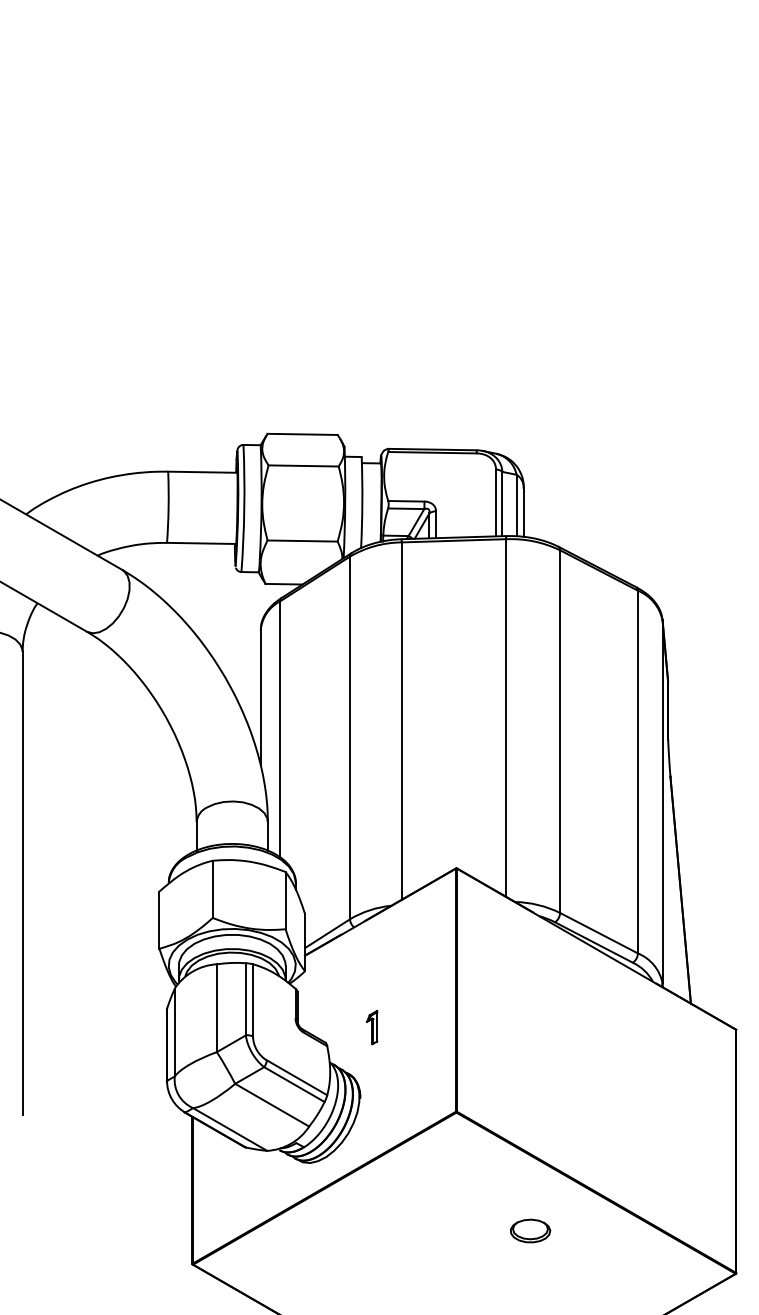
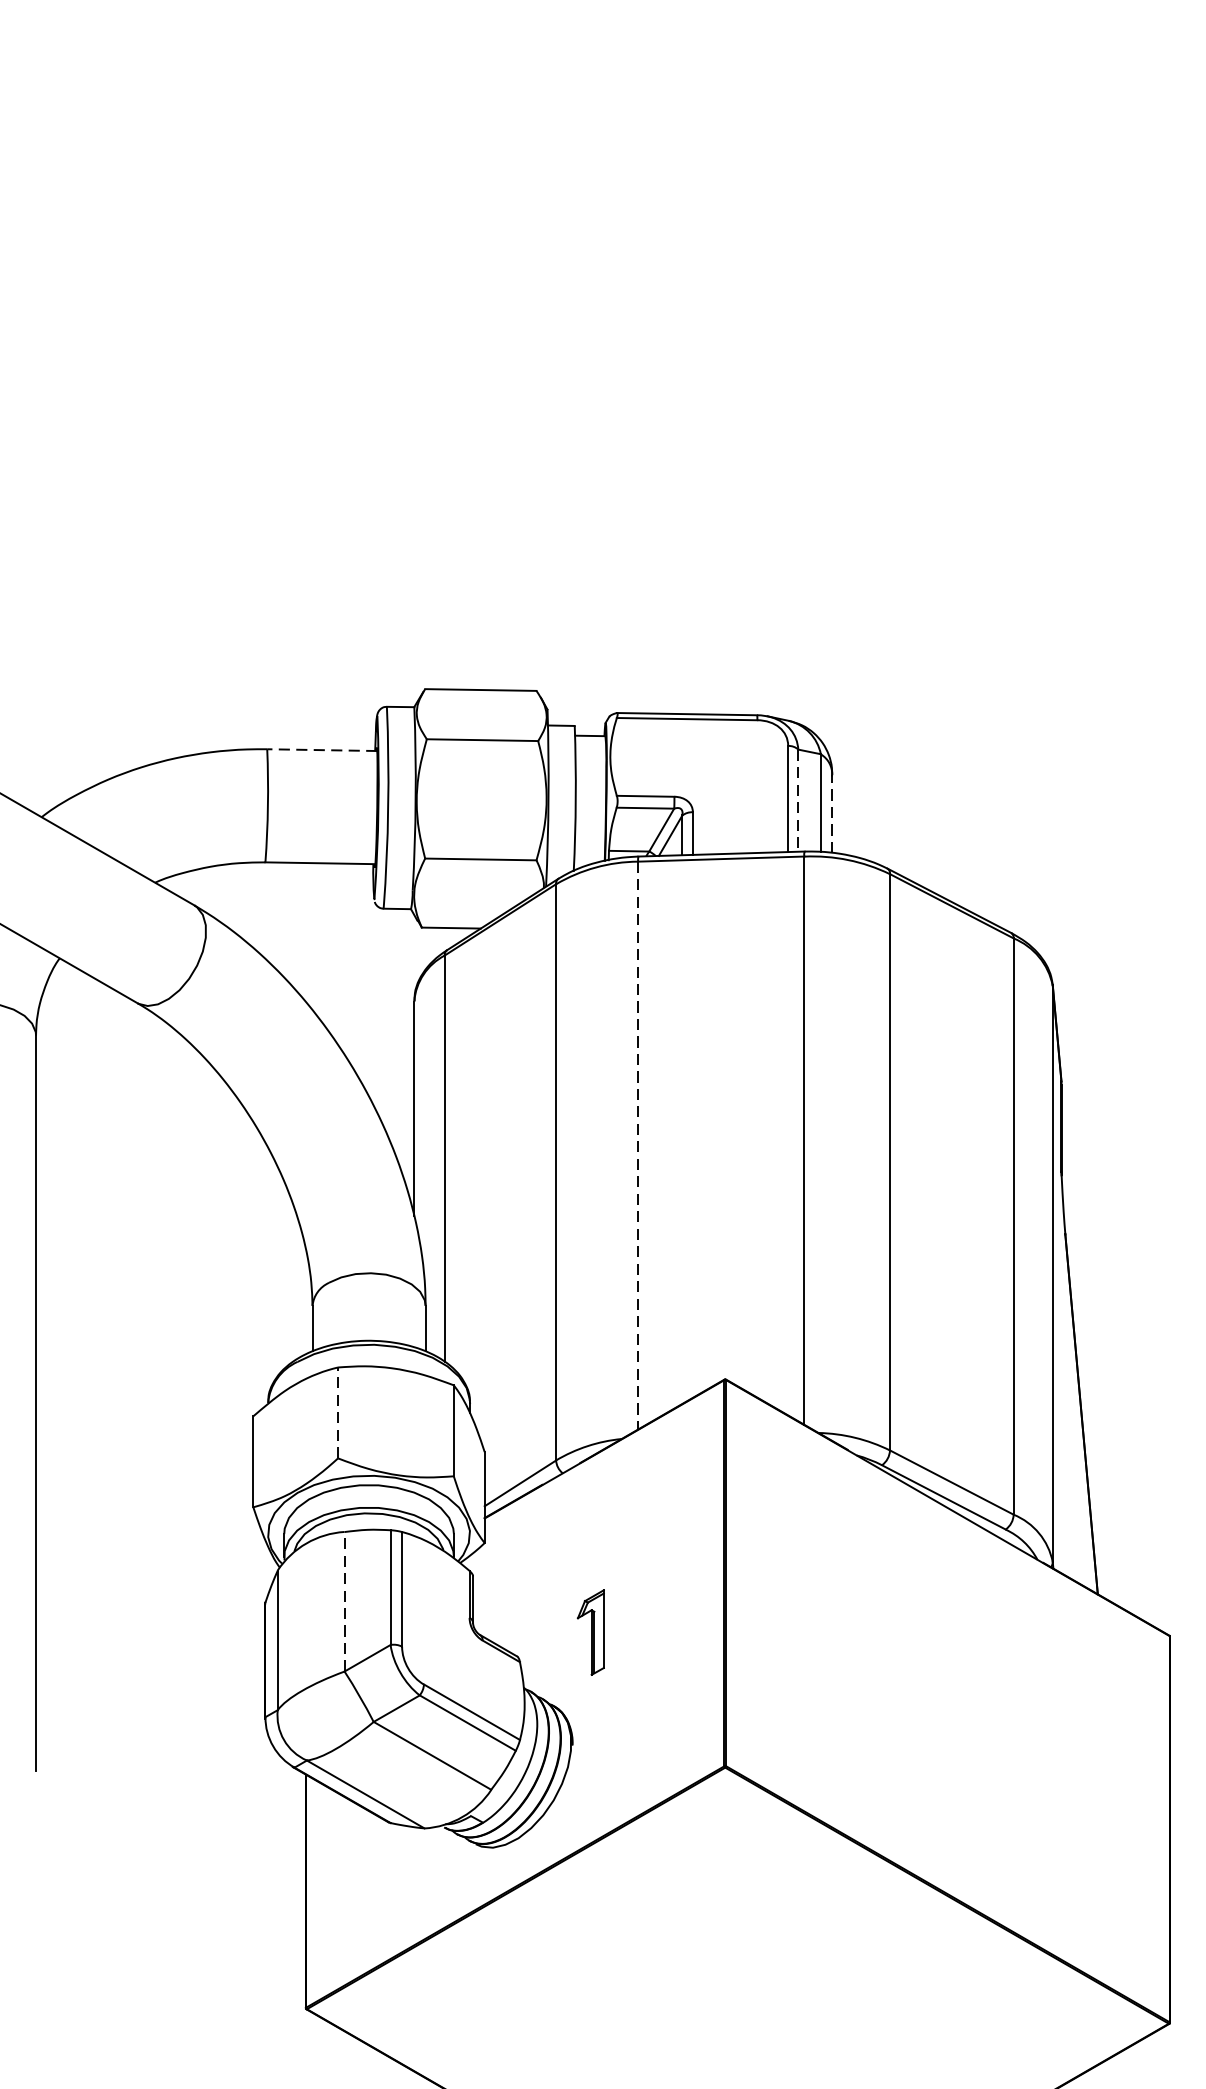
line: (202, 472) -> (321, 750), solid -> dashed
line: (502, 504) -> (798, 801), solid -> dashed
line: (523, 511) -> (831, 812), solid -> dashed
line: (401, 721) -> (637, 1146), solid -> dashed
line: (212, 889) -> (337, 1413), solid -> dashed
line: (216, 1008) -> (344, 1602), solid -> dashed
part: (372, 1027) -> (591, 1632), size x1.6
part: (530, 1230) -> (842, 1954), removed

